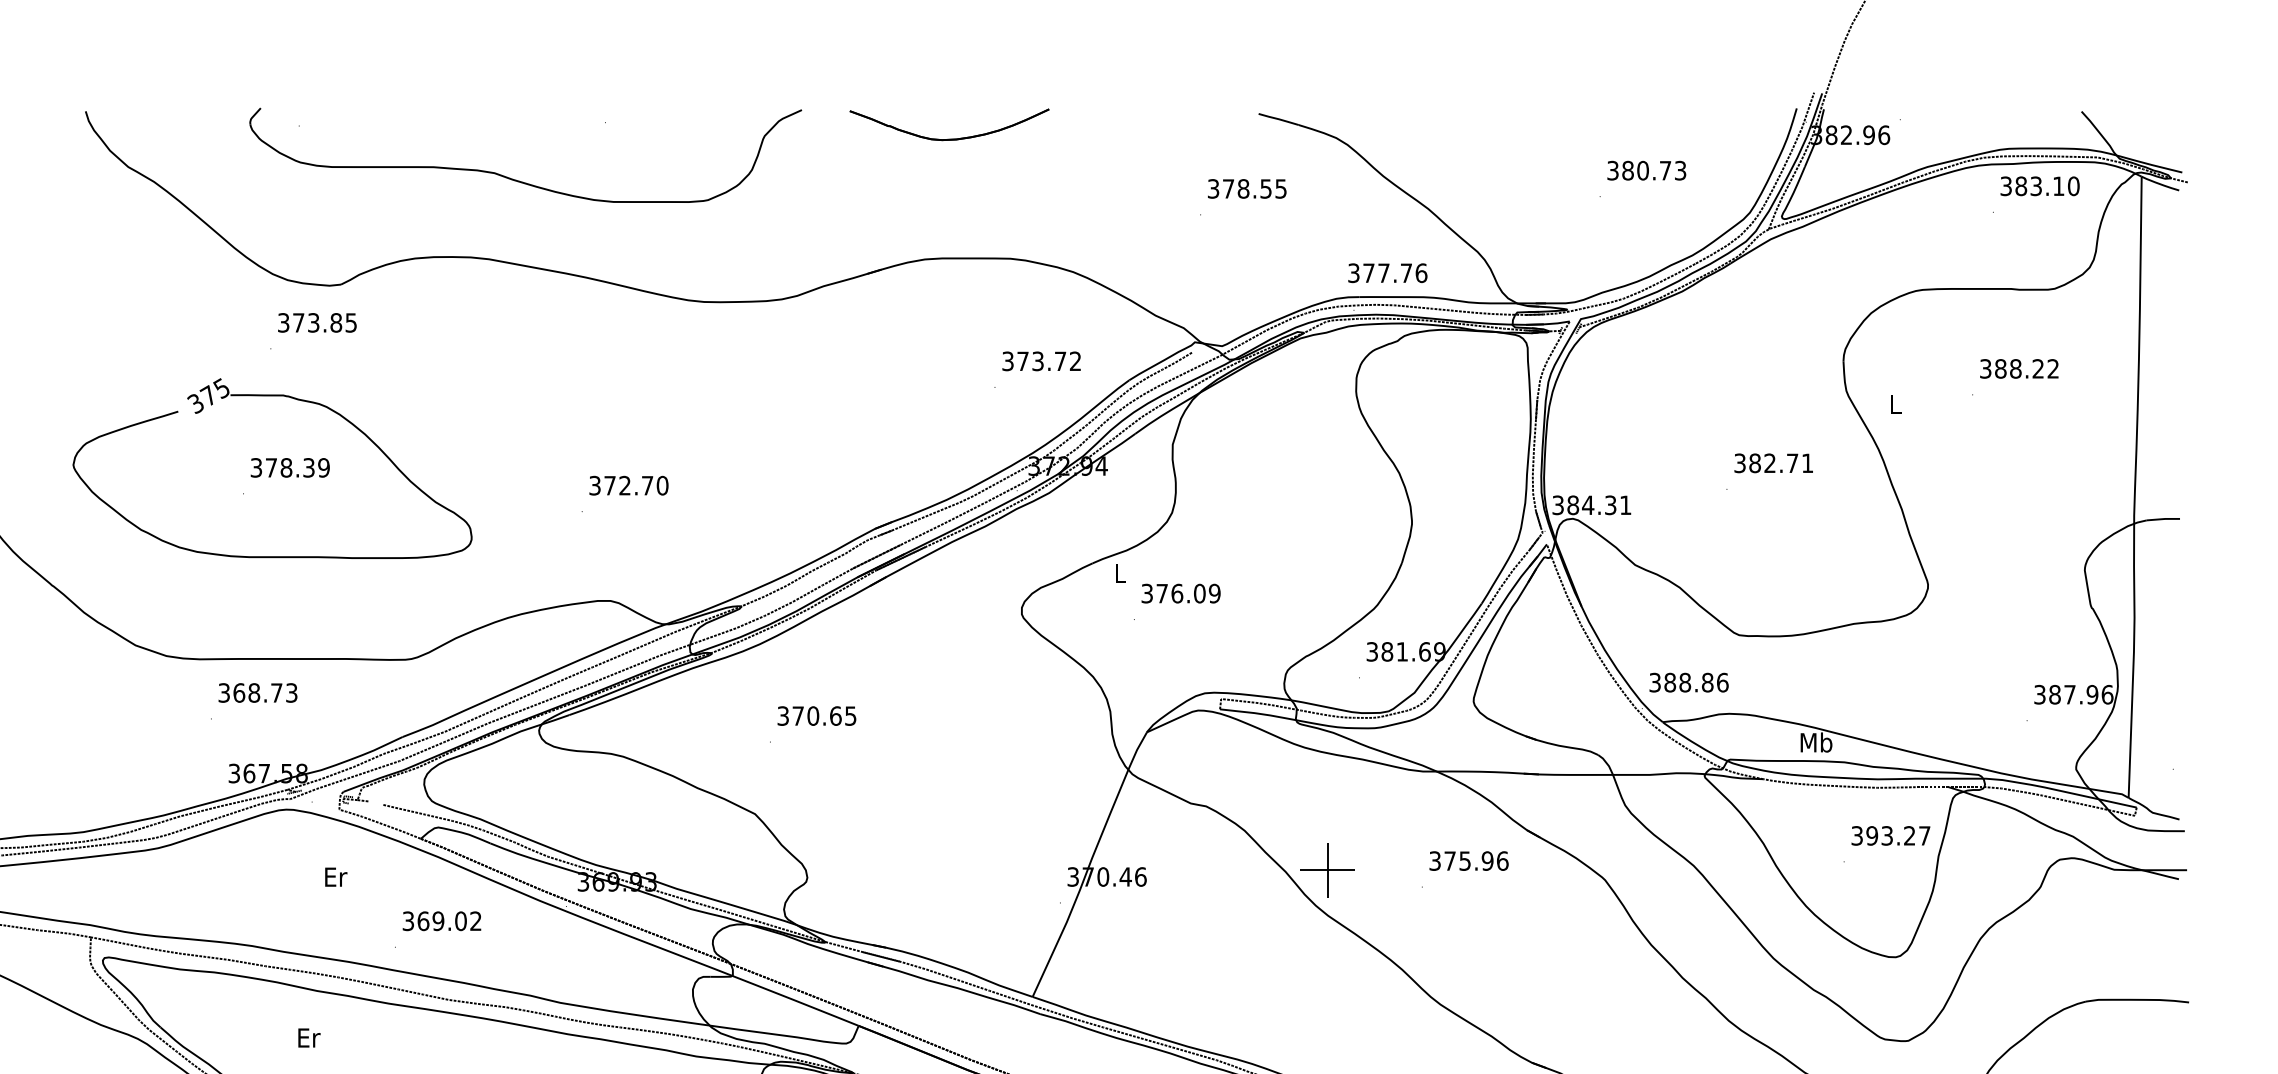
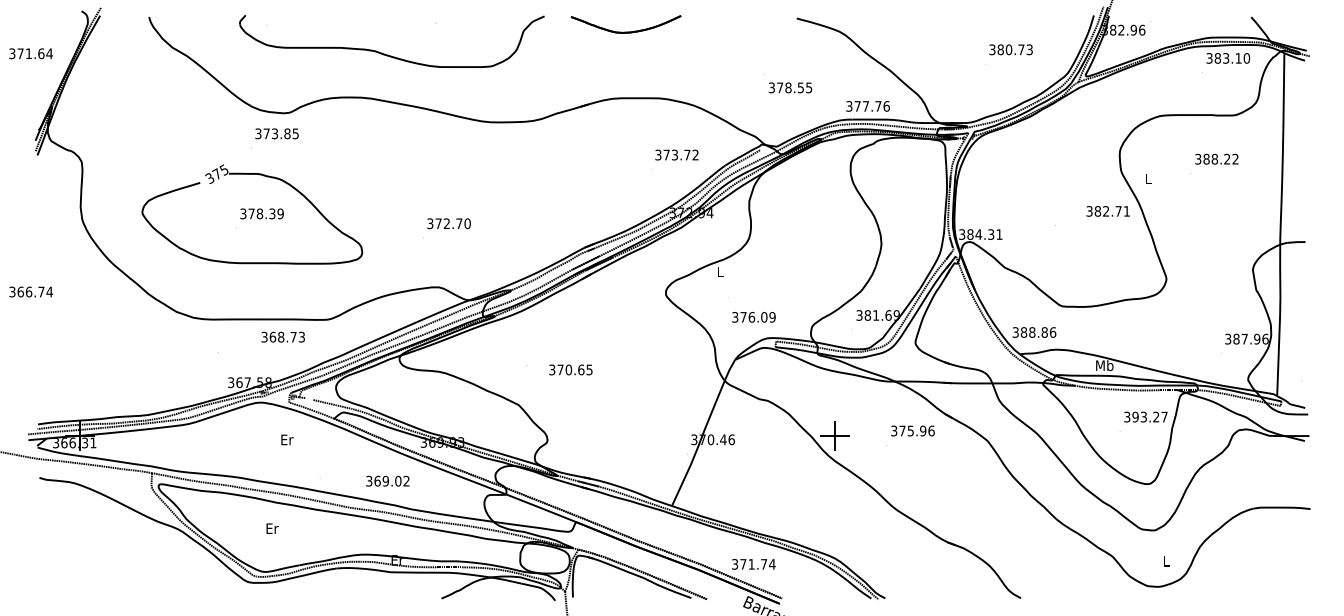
text: (1247, 188) -> (790, 87), moved
text: (1772, 463) -> (1107, 211), moved
text: (1180, 593) -> (753, 317), moved
text: (256, 691) -> (282, 336), moved
text: (816, 715) -> (570, 369), moved
text: (441, 919) -> (387, 480), moved

